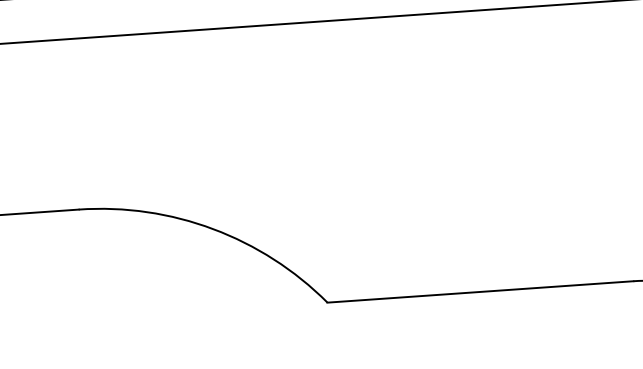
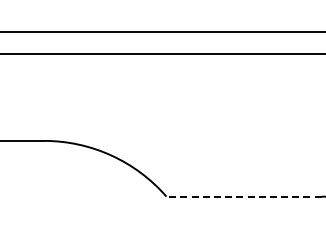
line: (481, 291) -> (244, 196), solid -> dashed

